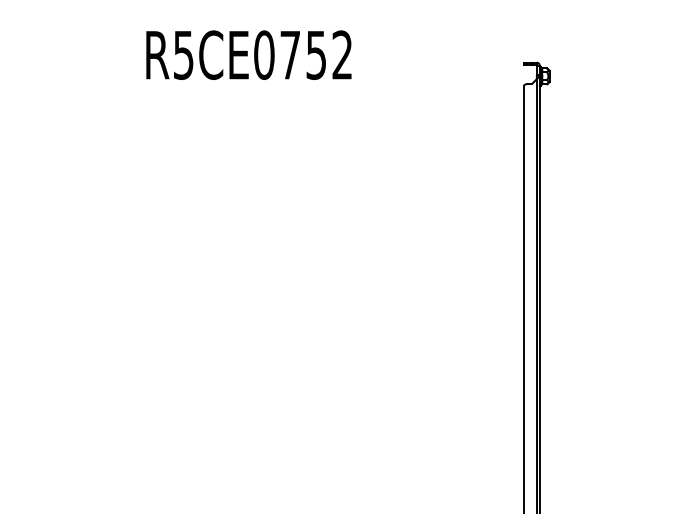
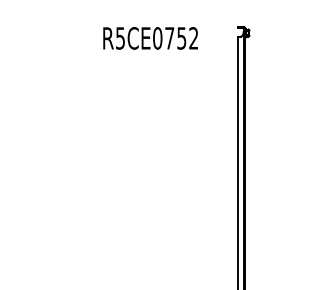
text: (248, 55) -> (150, 38), moved

